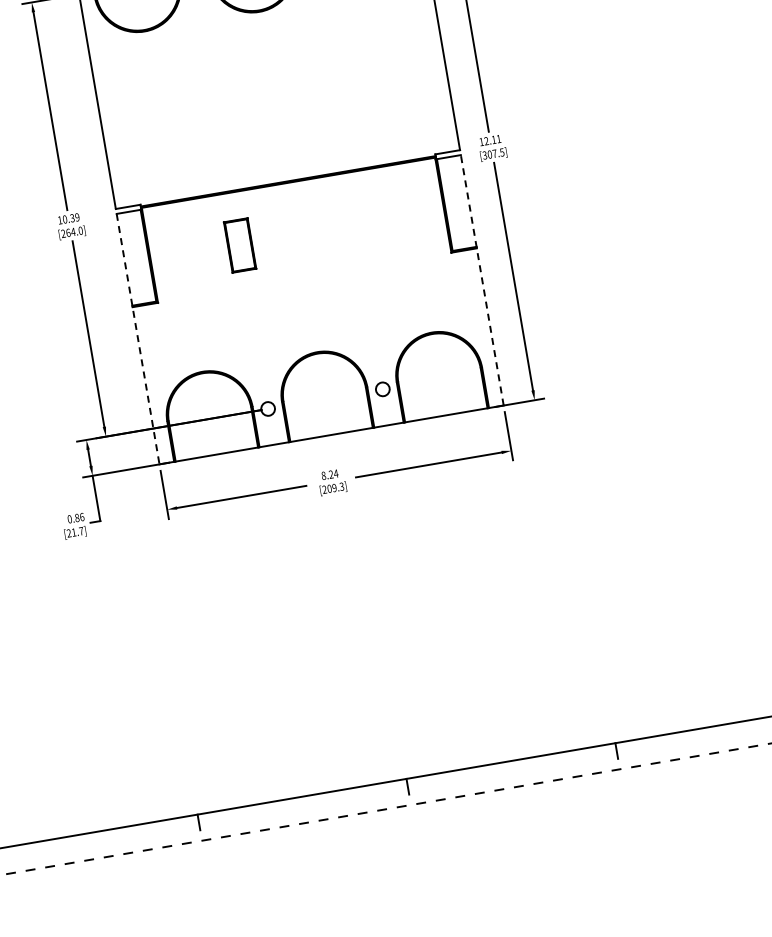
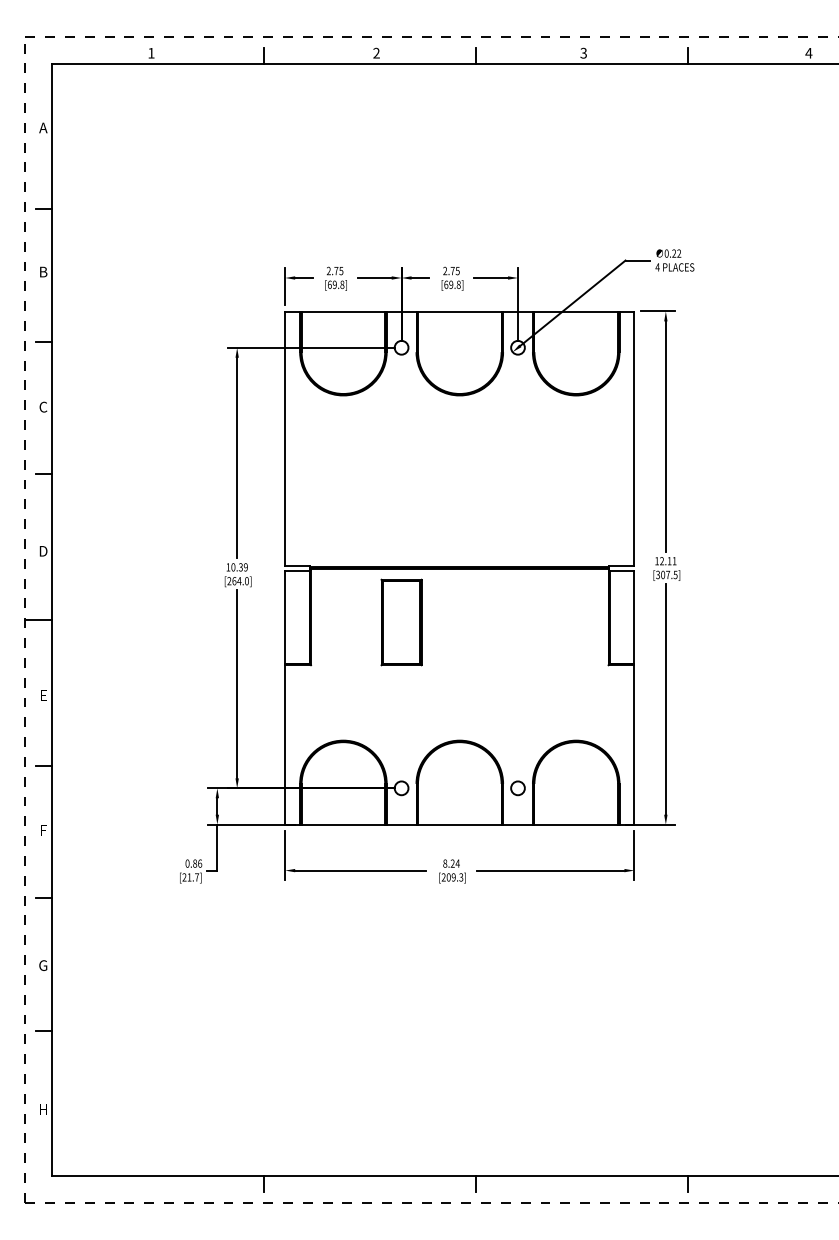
part: (240, 245) -> (401, 622), size x1.67
line: (482, 280) -> (634, 697), dashed -> solid
line: (138, 339) -> (285, 698), dashed -> solid

